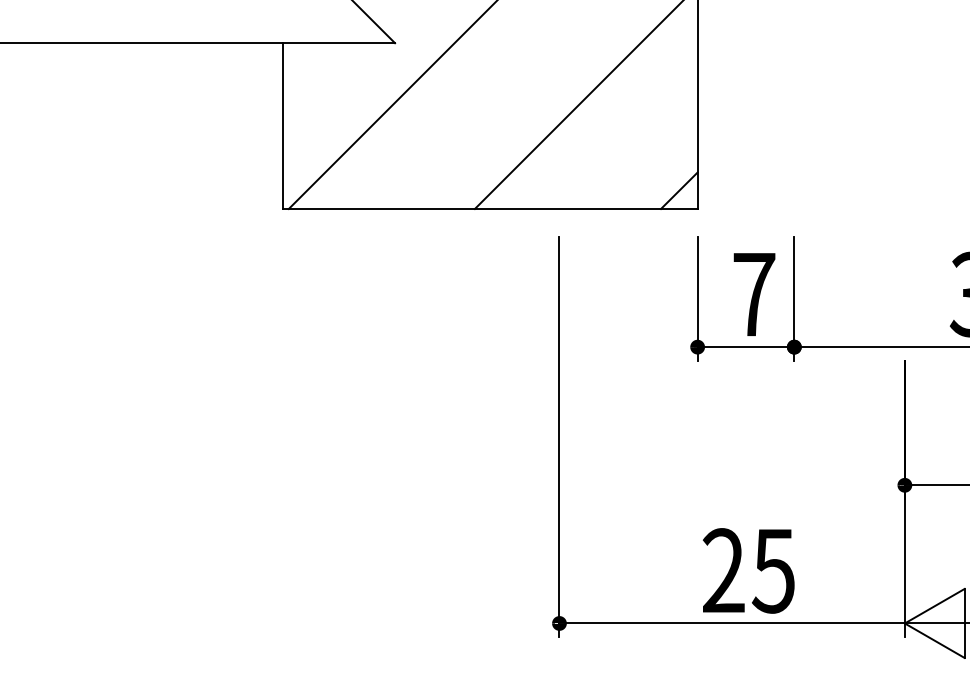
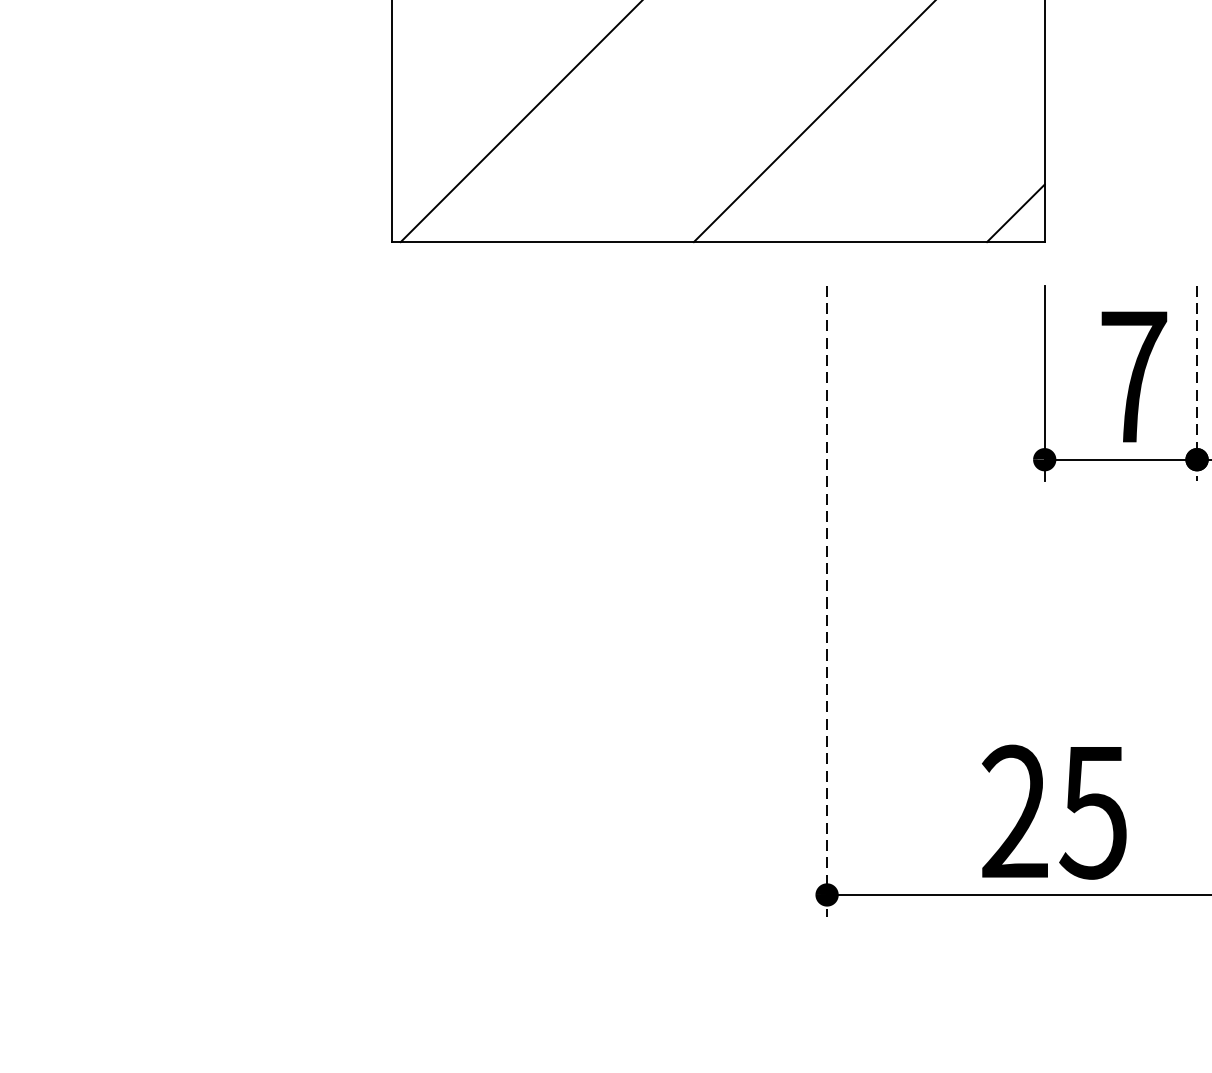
line: (794, 299) -> (1197, 384), solid -> dashed
line: (559, 437) -> (827, 602), solid -> dashed
text: (748, 570) -> (1053, 811), moved

